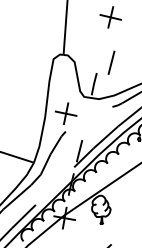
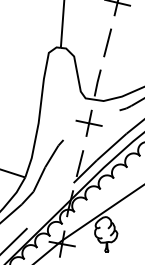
line: (111, 62) -> (107, 42), moved
part: (65, 113) -> (88, 123), moved

